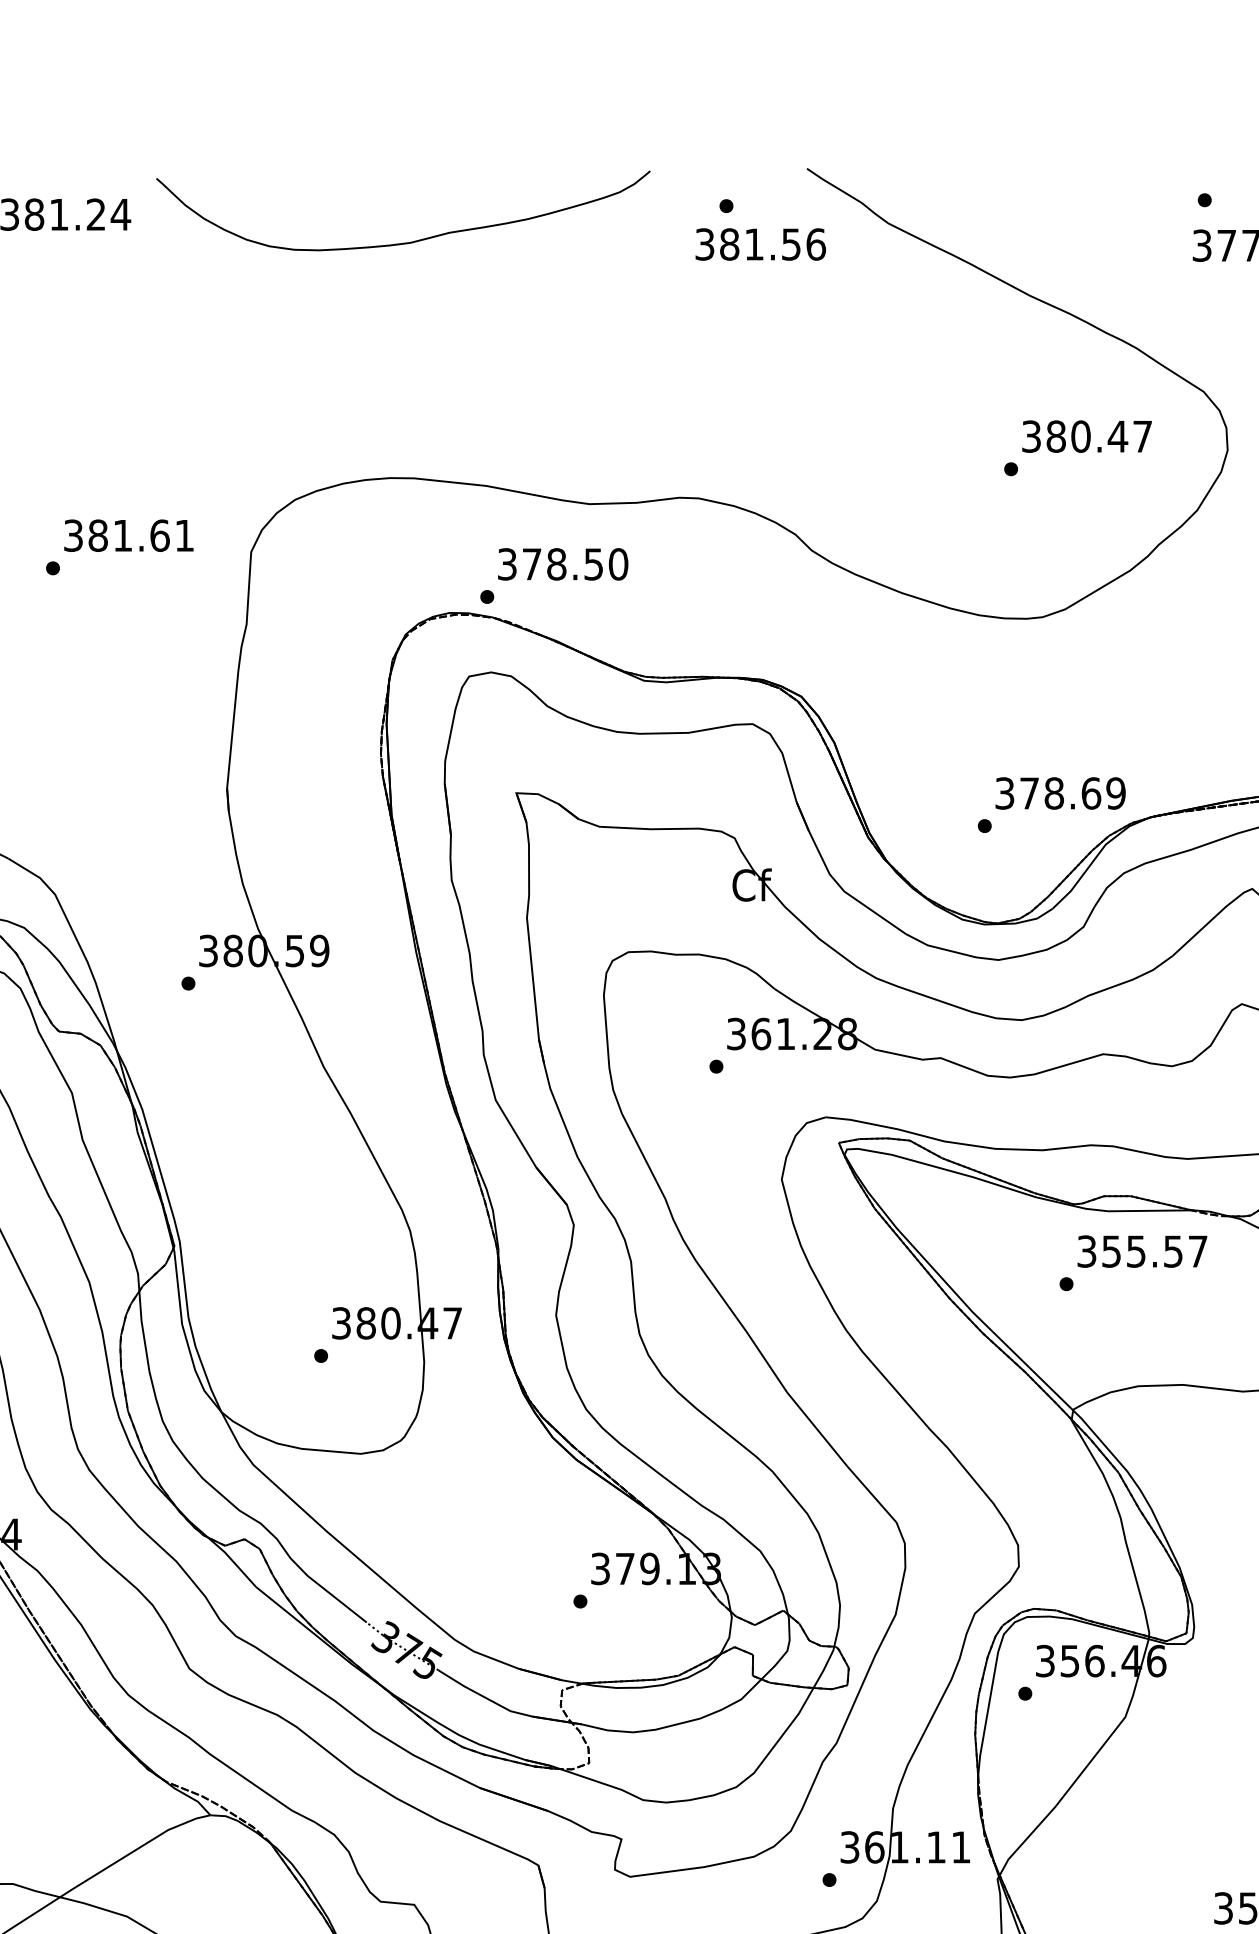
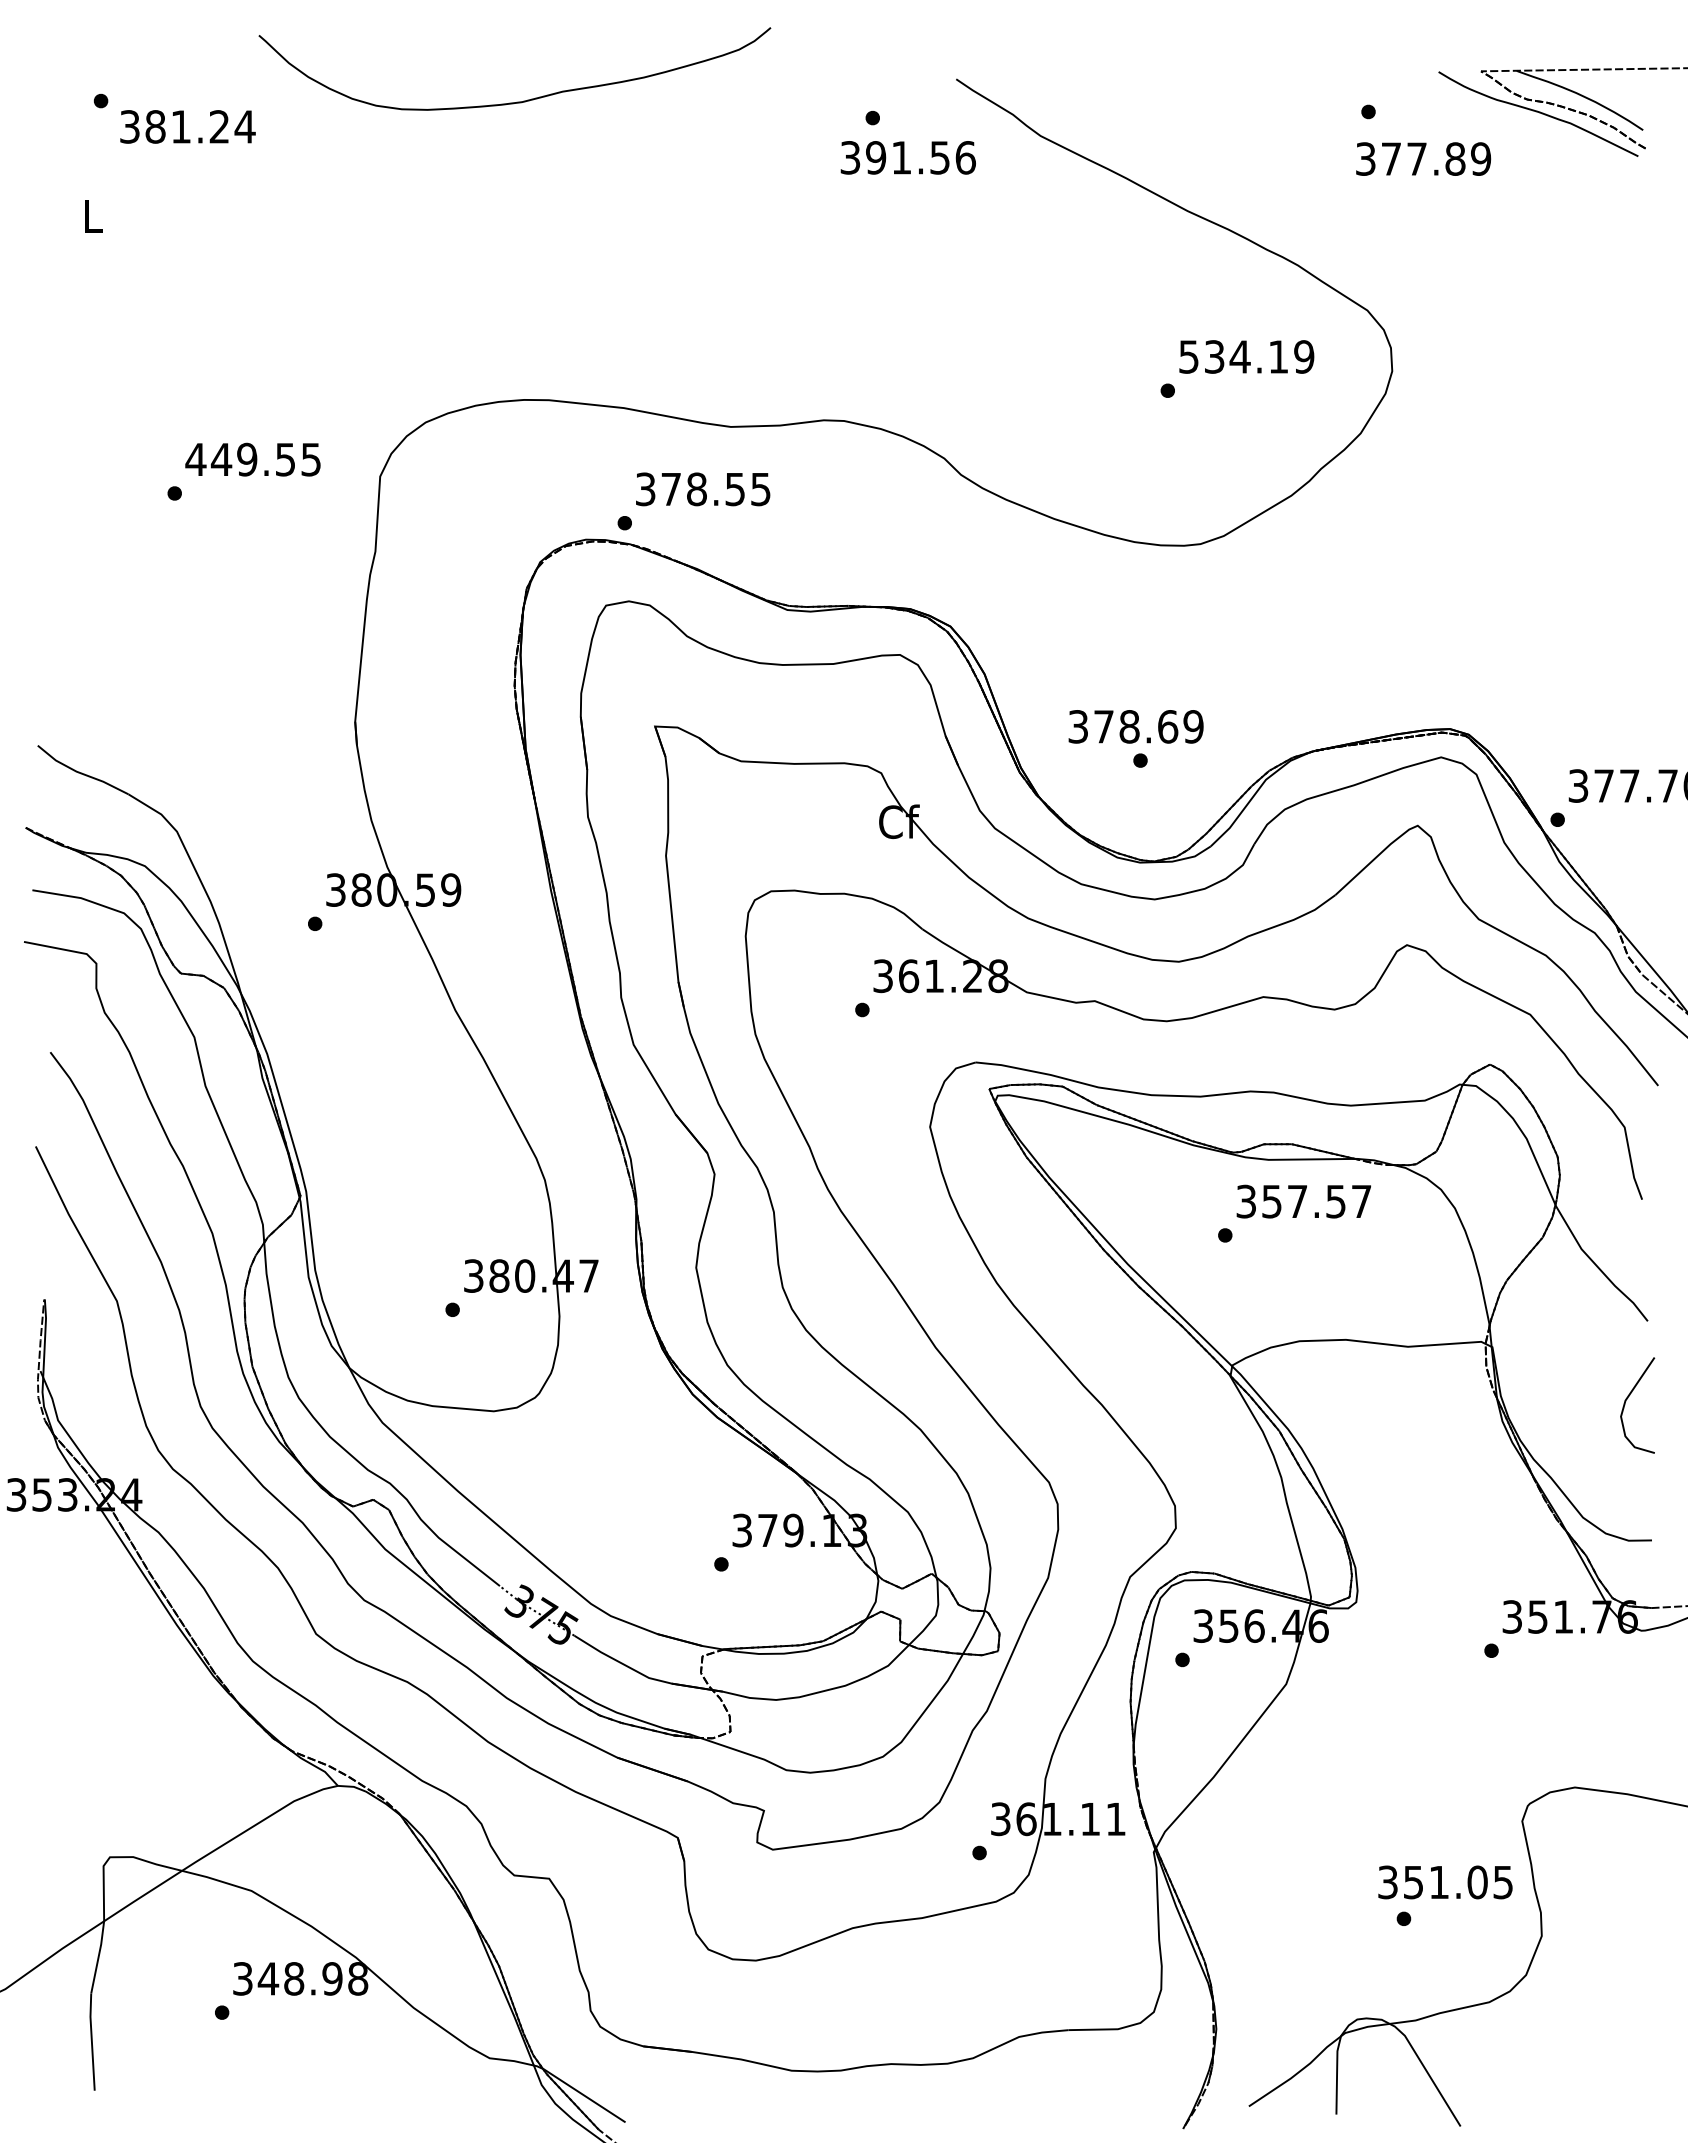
curve: (405, 242) -> (517, 101), moved
text: (730, 244) -> (876, 157), 381.56 -> 391.56
text: (1087, 436) -> (1246, 356), 380.47 -> 534.19
text: (128, 535) -> (252, 459), 381.61 -> 449.55
text: (618, 564) -> (760, 489), 378.50 -> 378.55
text: (1060, 793) -> (1135, 726), moved
text: (1136, 1251) -> (1297, 1201), 355.57 -> 357.57

